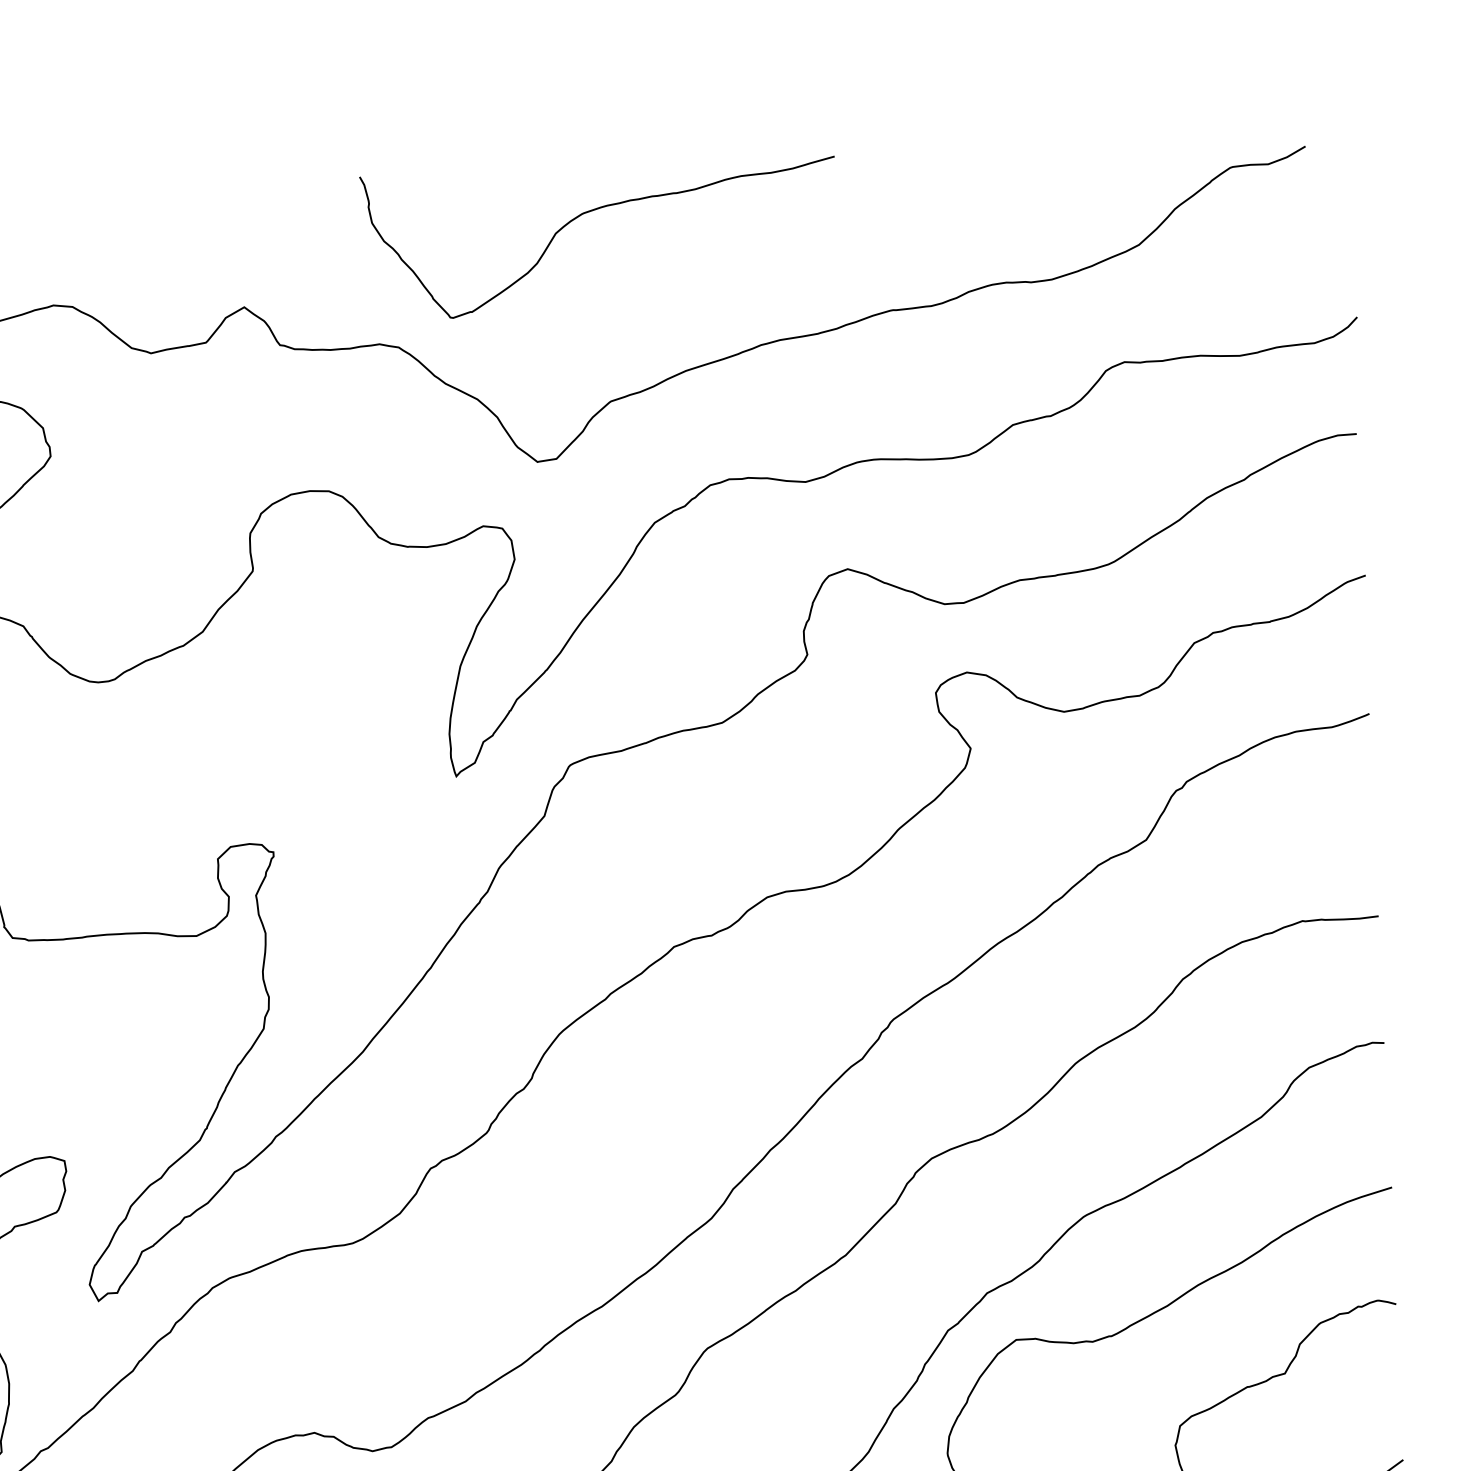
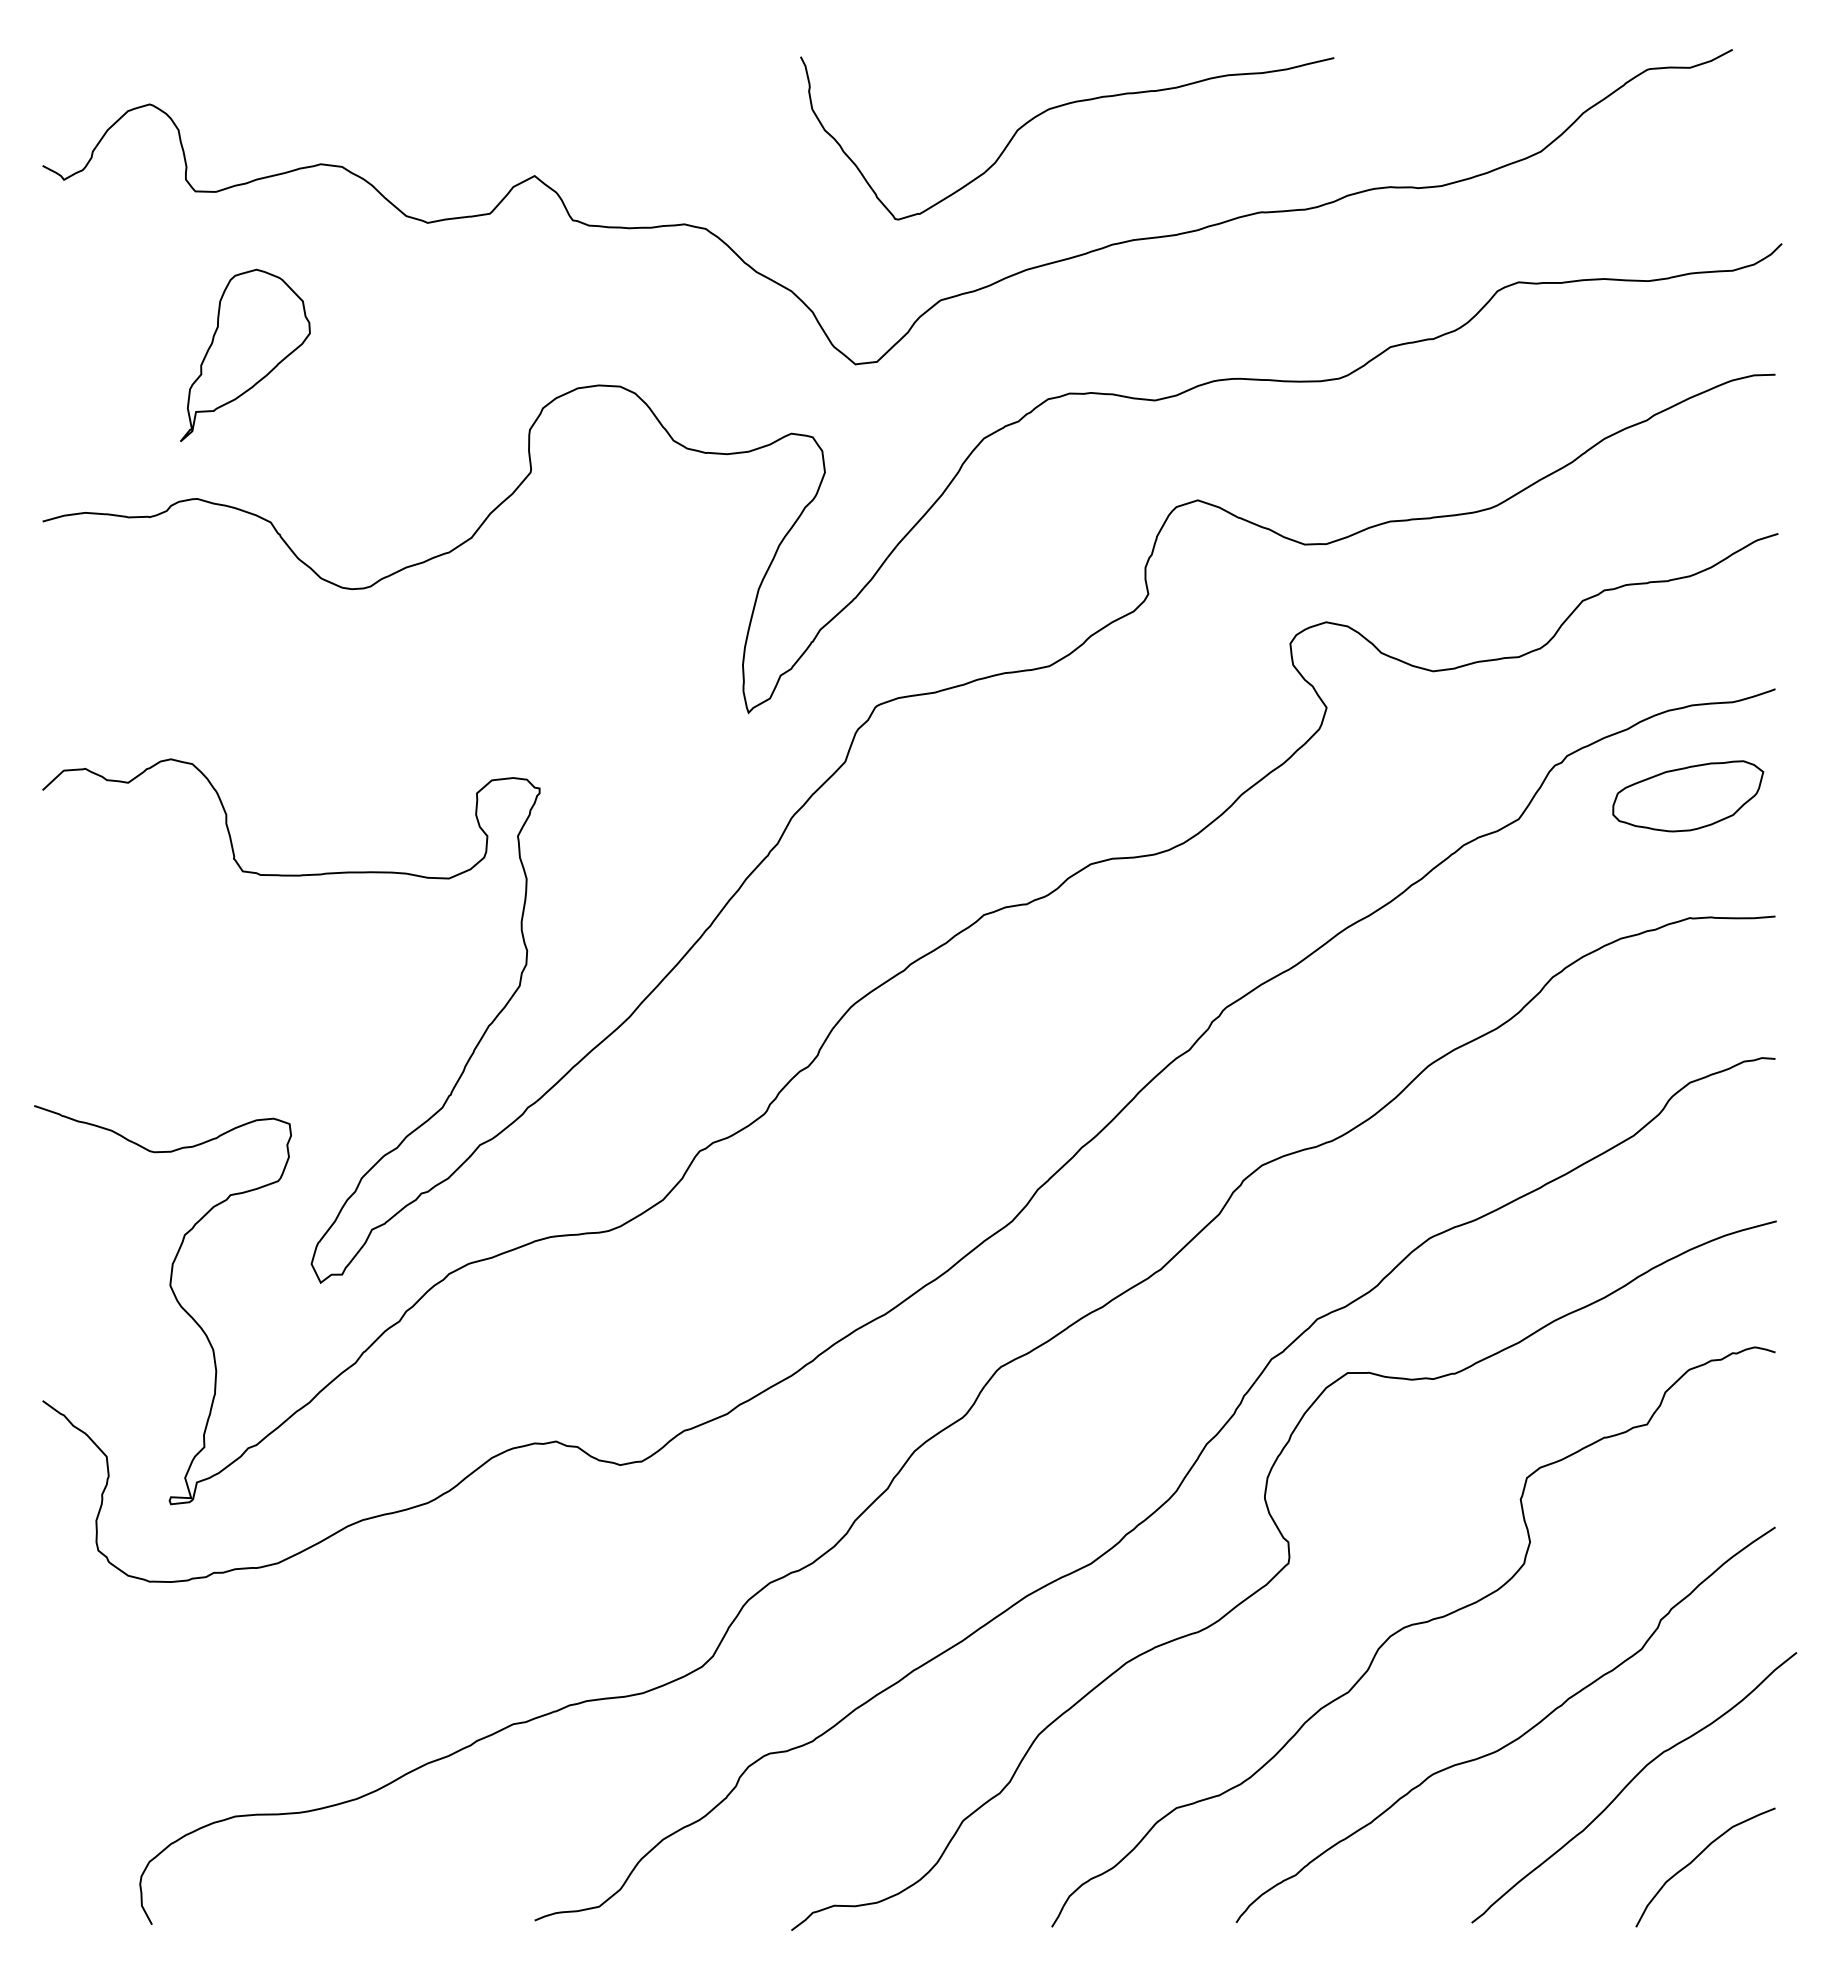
curve: (592, 211) -> (1059, 107), moved
part: (1296, 812) -> (1688, 796), added

